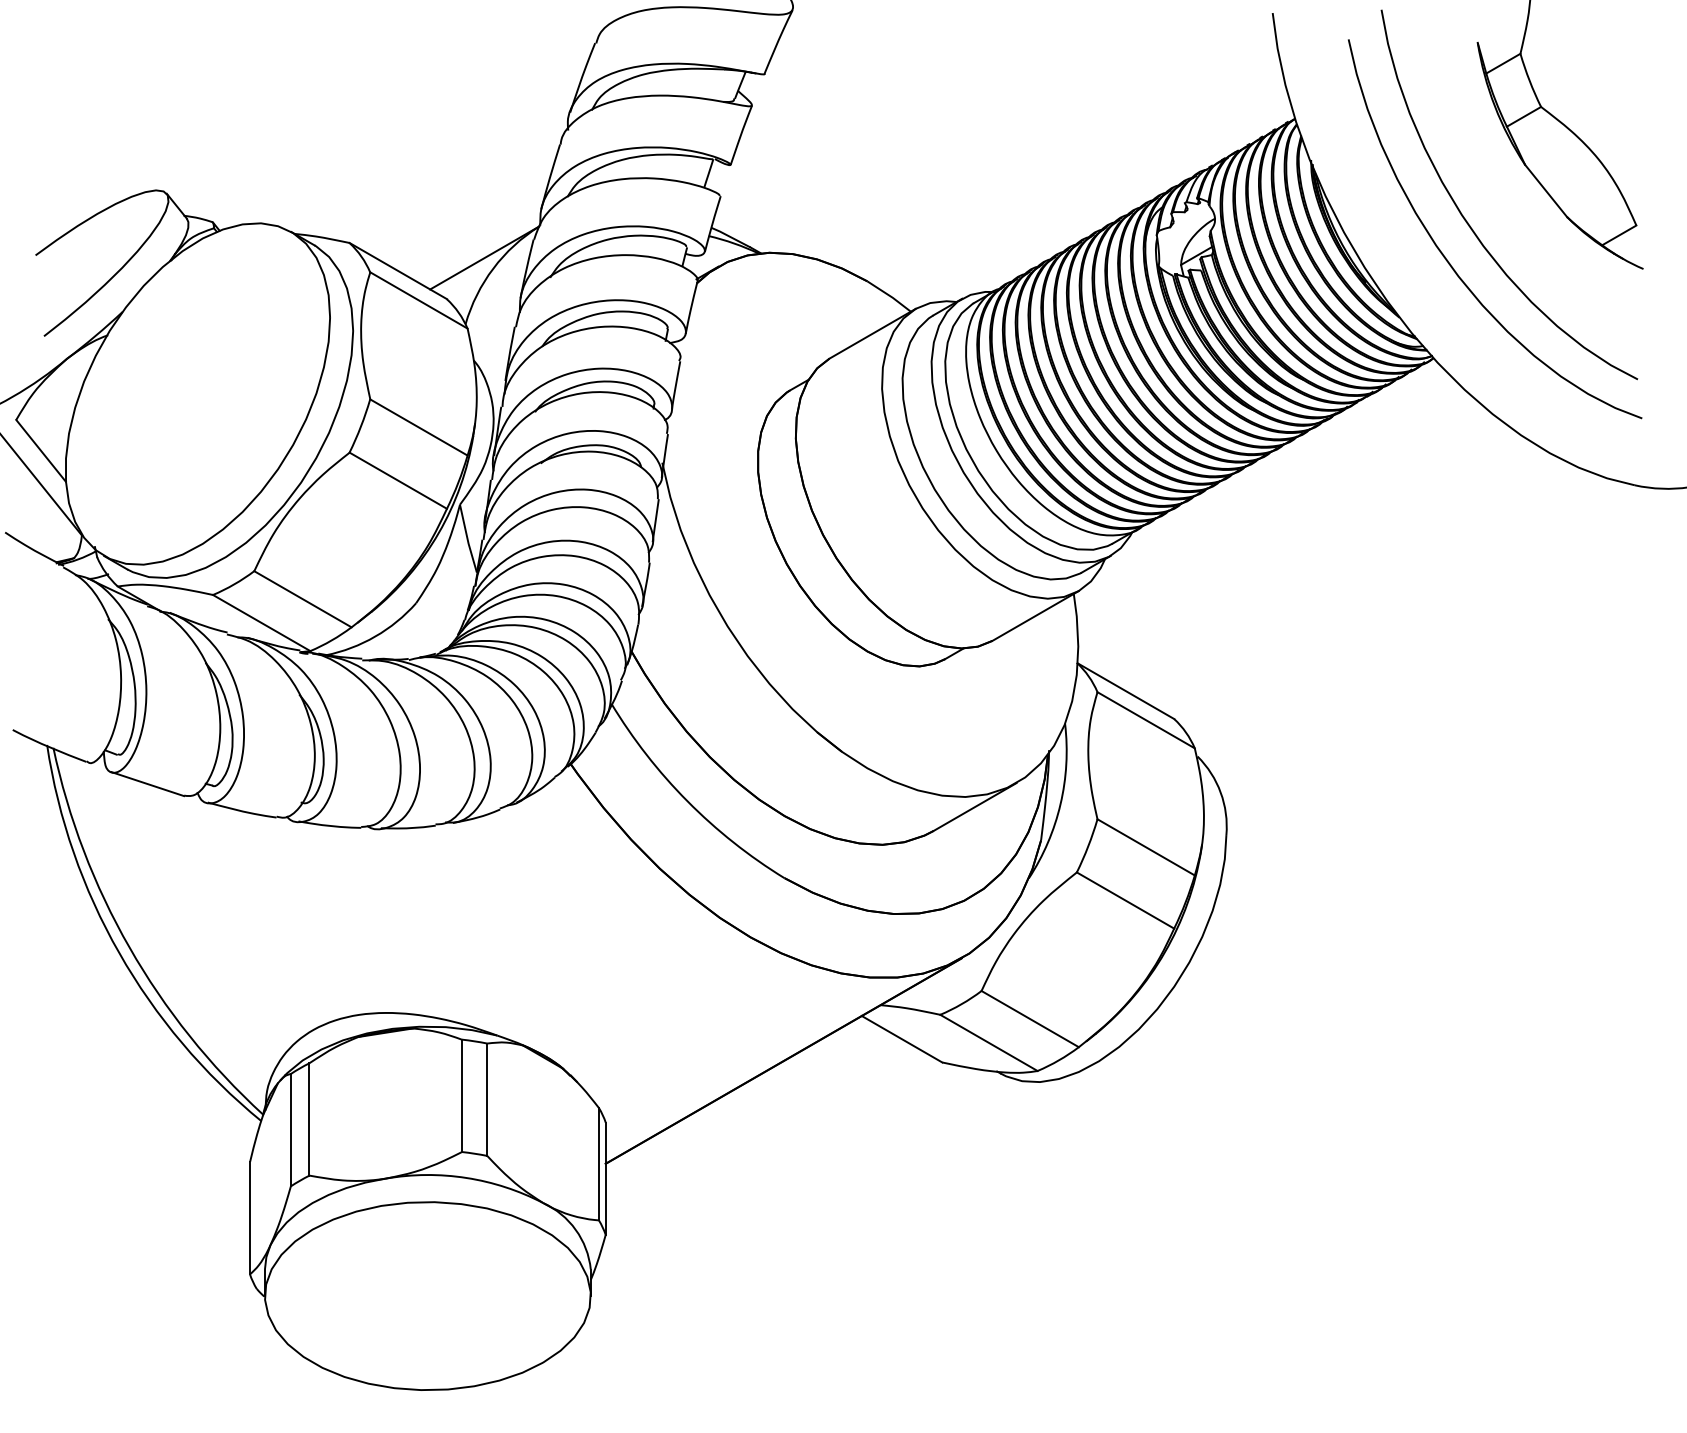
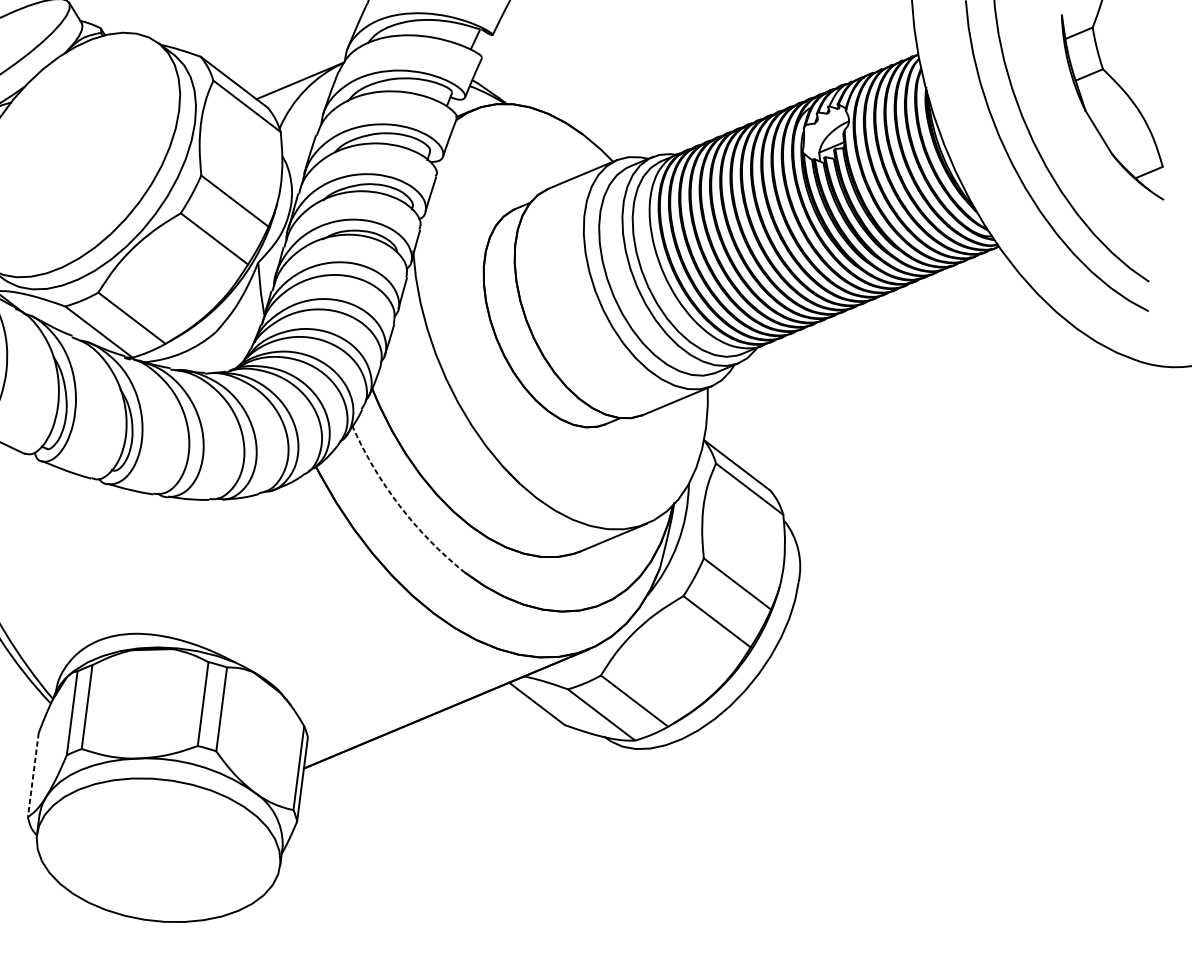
arc: (687, 801) -> (399, 505), solid -> dashed
line: (250, 1218) -> (33, 775), solid -> dashed

